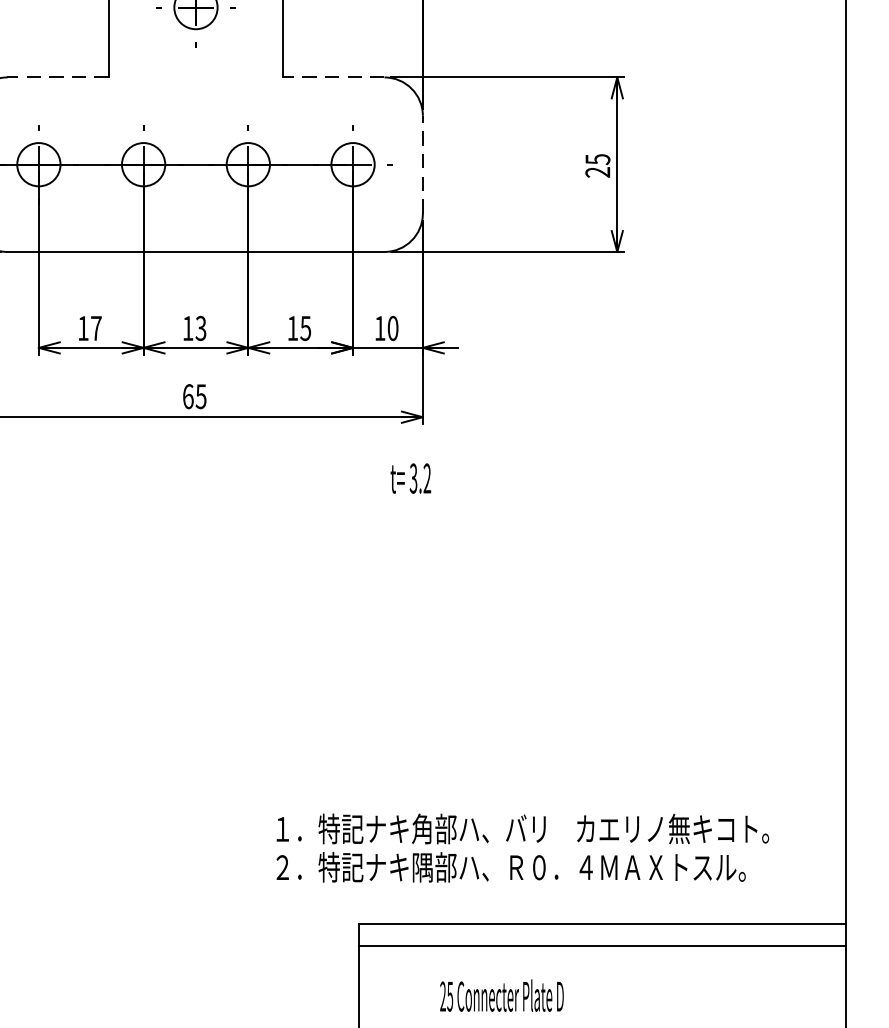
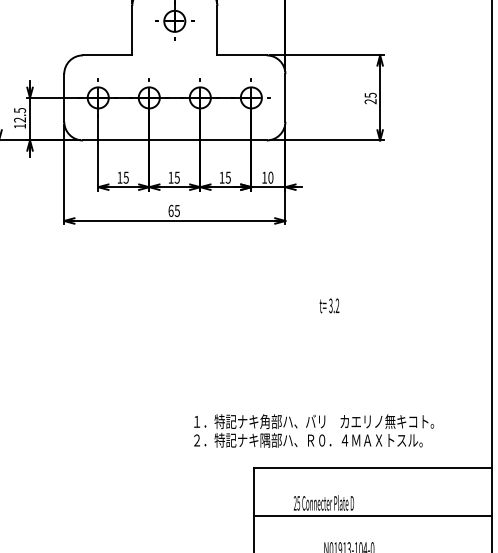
line: (57, 77) -> (107, 55), dashed -> solid
line: (334, 77) -> (242, 55), dashed -> solid
line: (423, 163) -> (285, 97), dashed -> solid
text: (94, 327) -> (125, 177), 17 -> 15
text: (201, 327) -> (177, 177), 13 -> 15
text: (410, 477) -> (329, 305), moved
text: (523, 847) -> (314, 430), moved
line: (601, 945) -> (372, 515), moved

